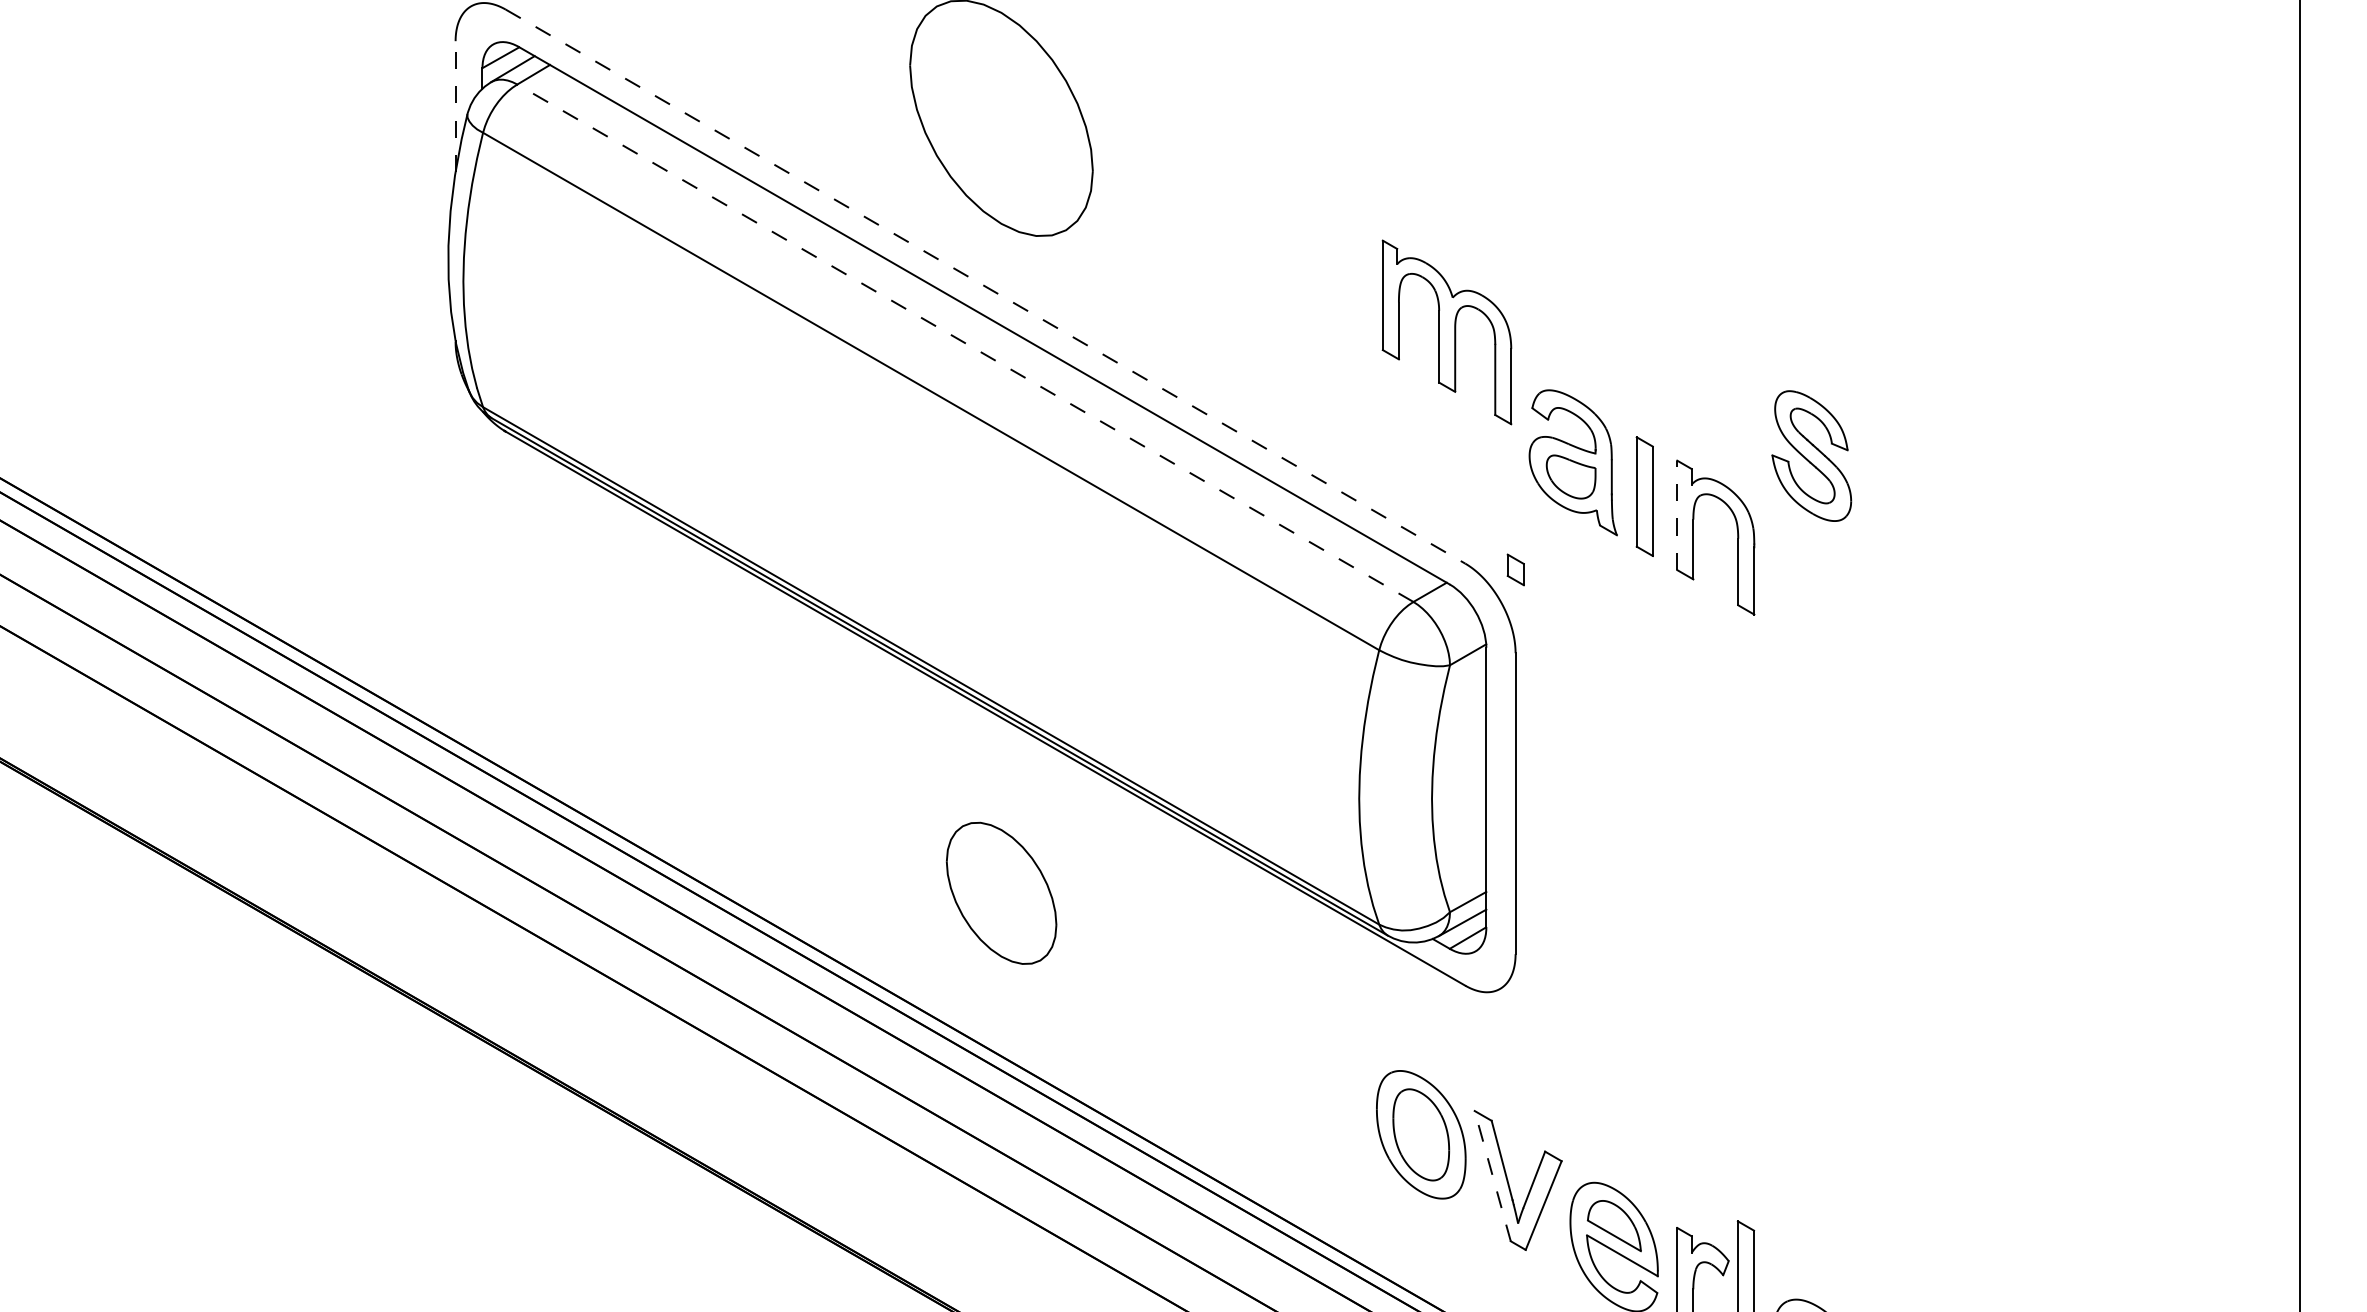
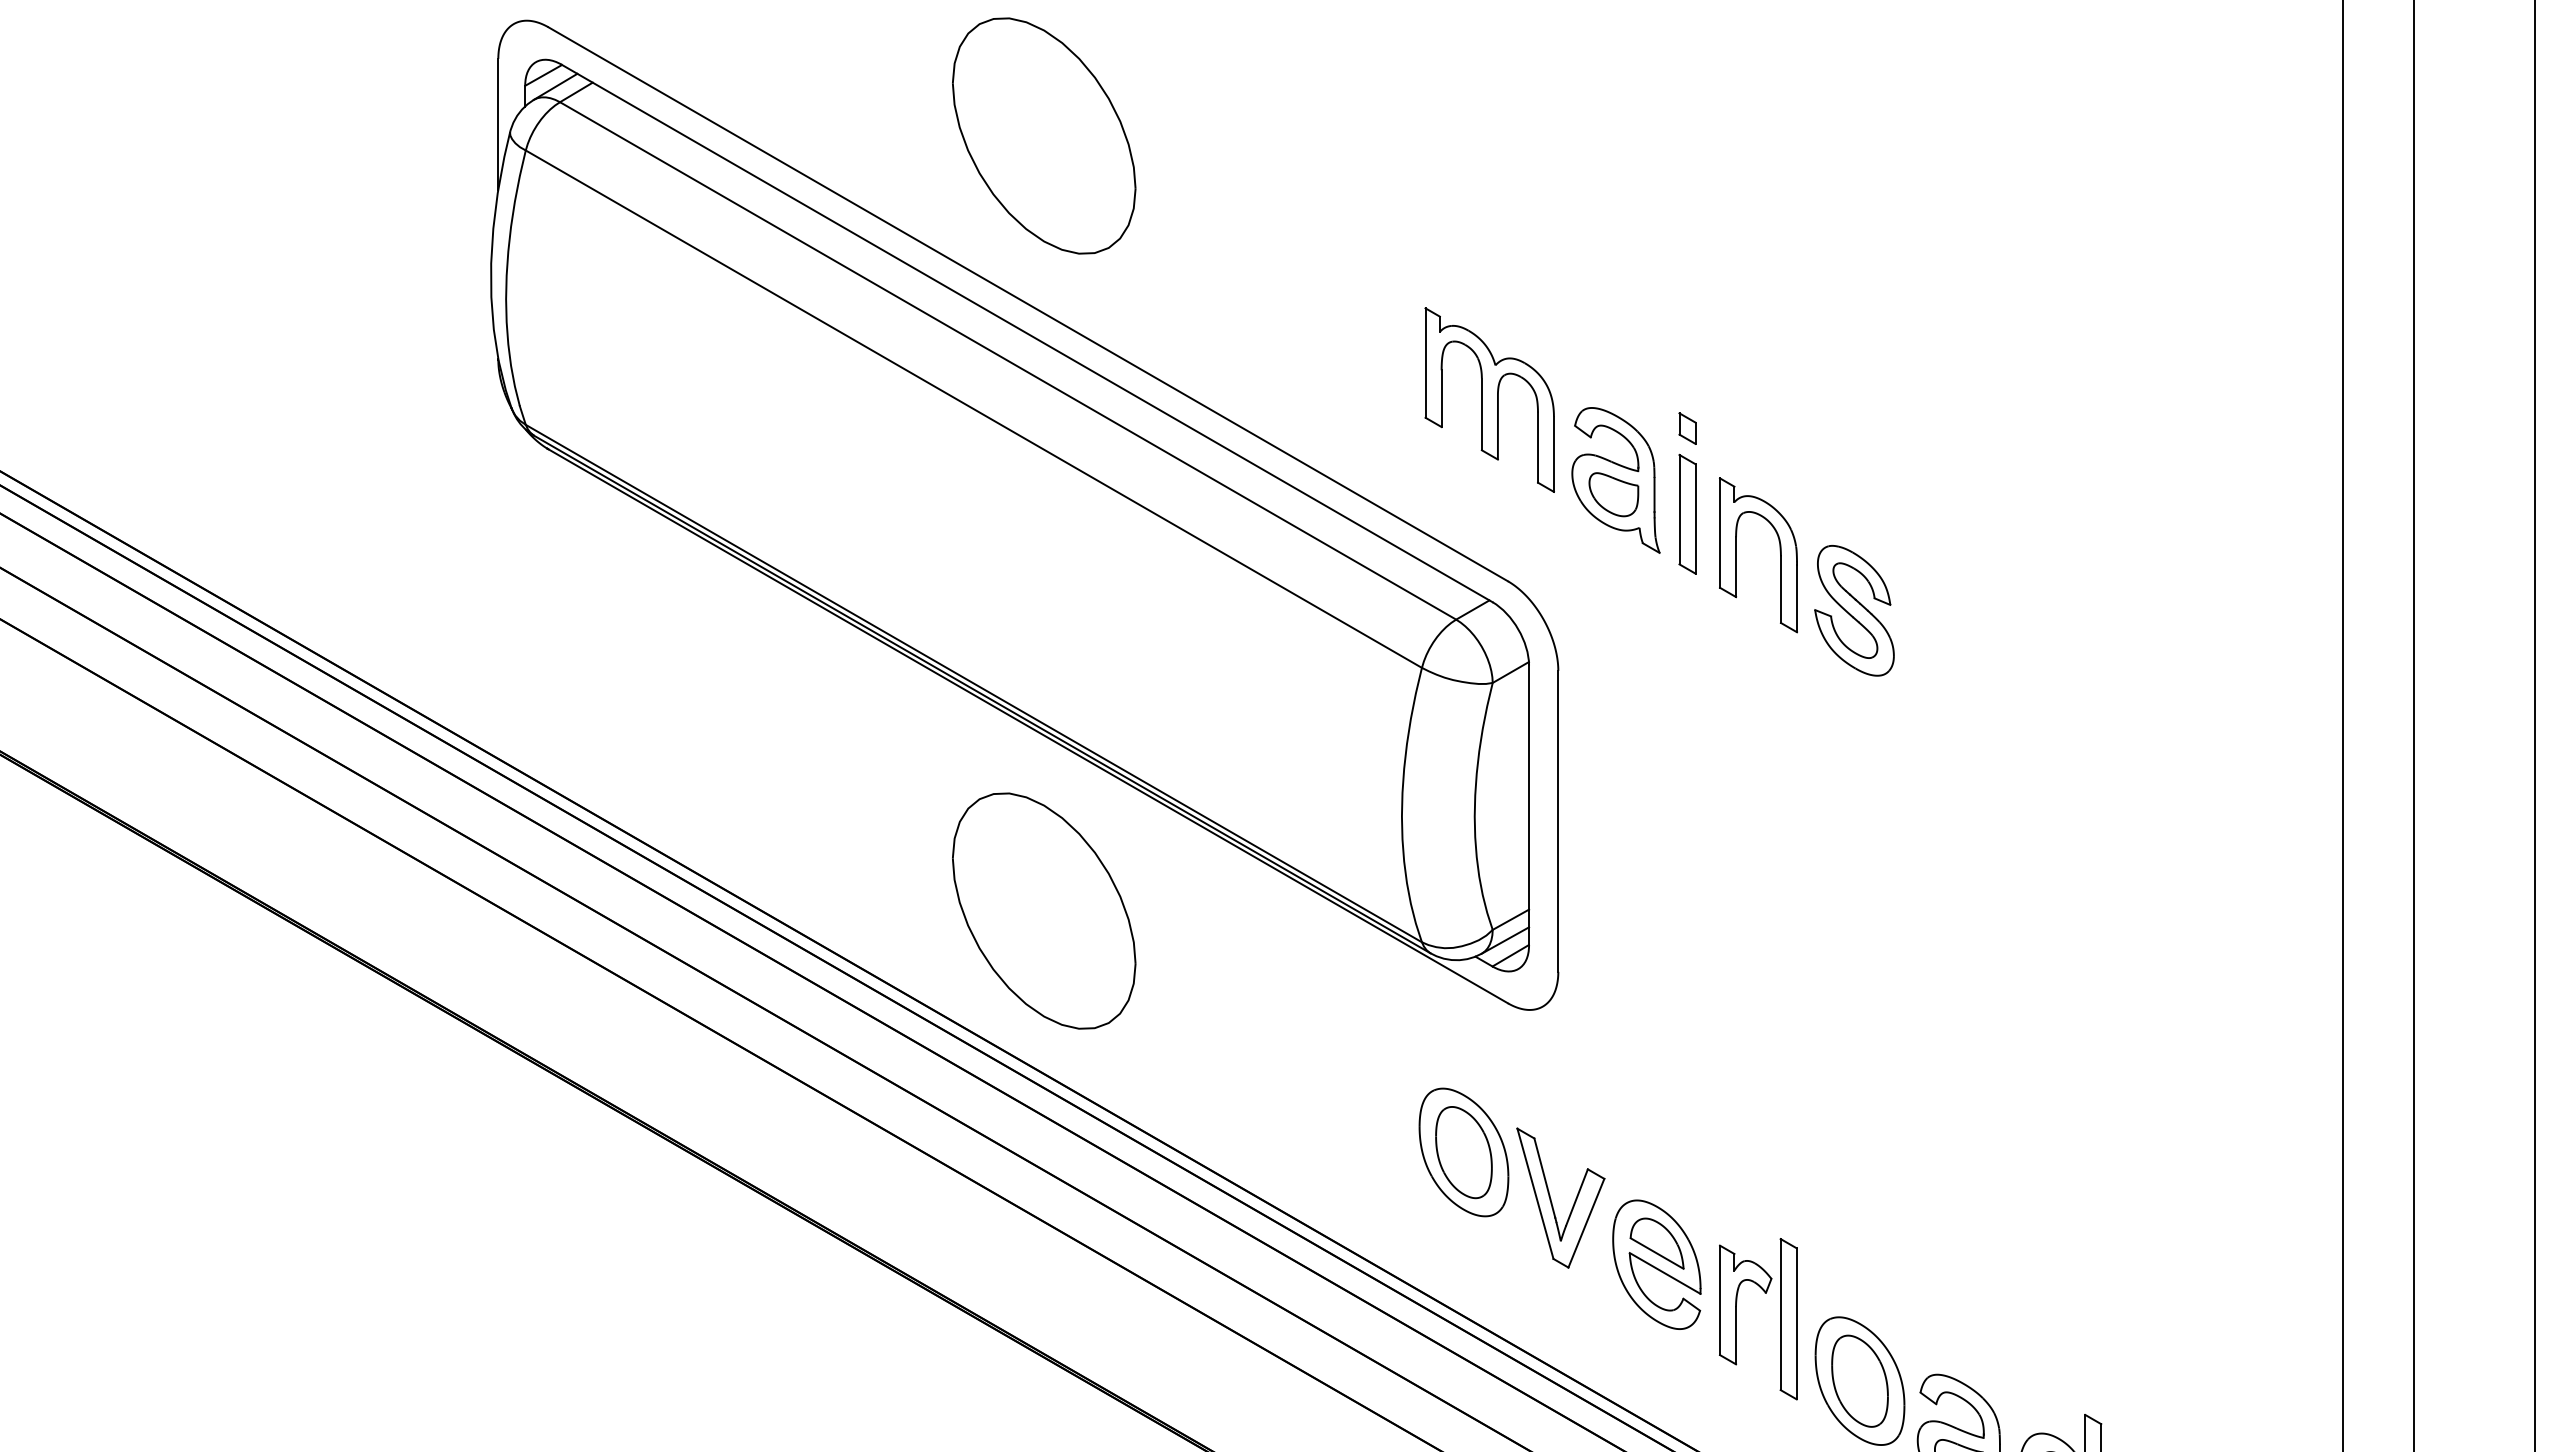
line: (455, 106) -> (498, 124), dashed -> solid
line: (985, 286) -> (1028, 304), dashed -> solid
part: (1446, 331) -> (1489, 399), moved
line: (964, 342) -> (1007, 360), dashed -> solid
part: (1811, 455) -> (1854, 610), moved
line: (1676, 515) -> (1719, 533), dashed -> solid
part: (1515, 569) -> (1687, 428), moved
part: (1001, 892) -> (1044, 910), size x1.67
line: (1492, 1175) -> (1535, 1193), dashed -> solid

